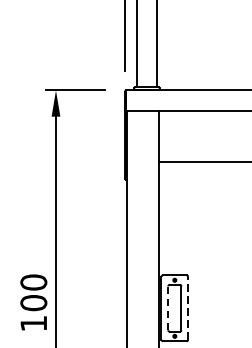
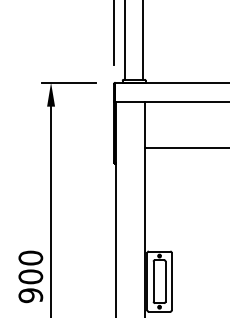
line: (168, 308) -> (153, 281), dashed -> solid
line: (187, 308) -> (171, 281), dashed -> solid
text: (33, 323) -> (30, 295), 100 -> 900

